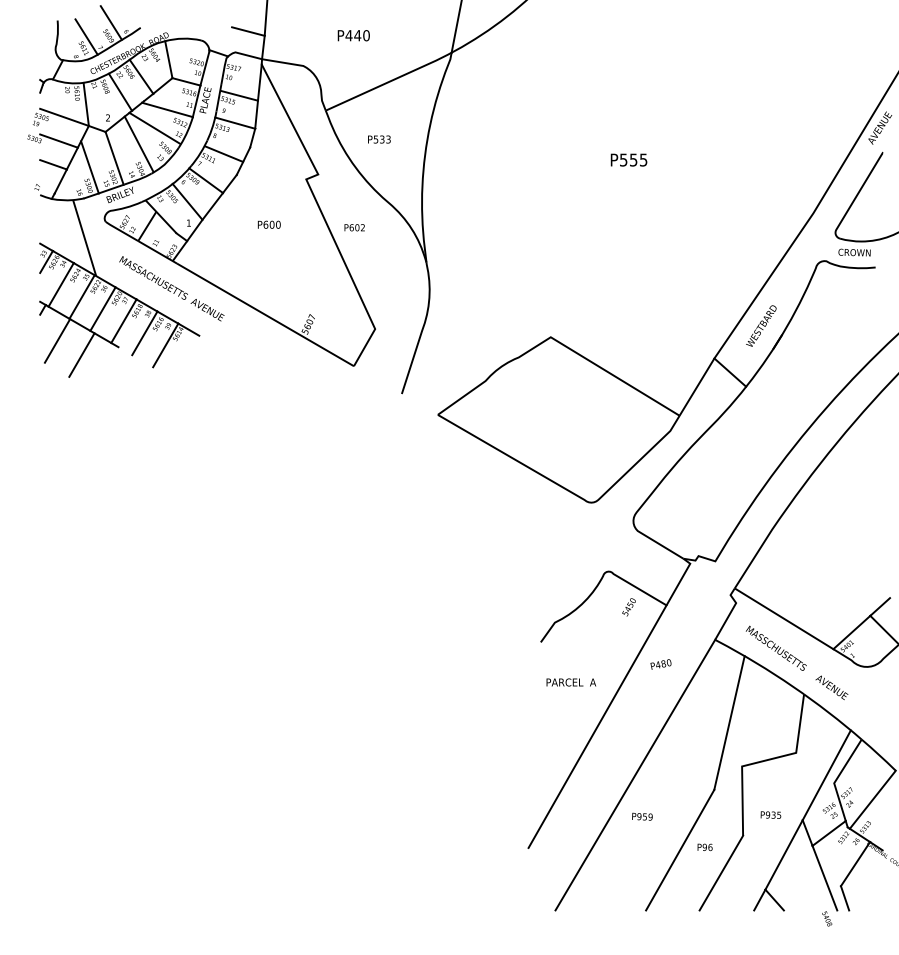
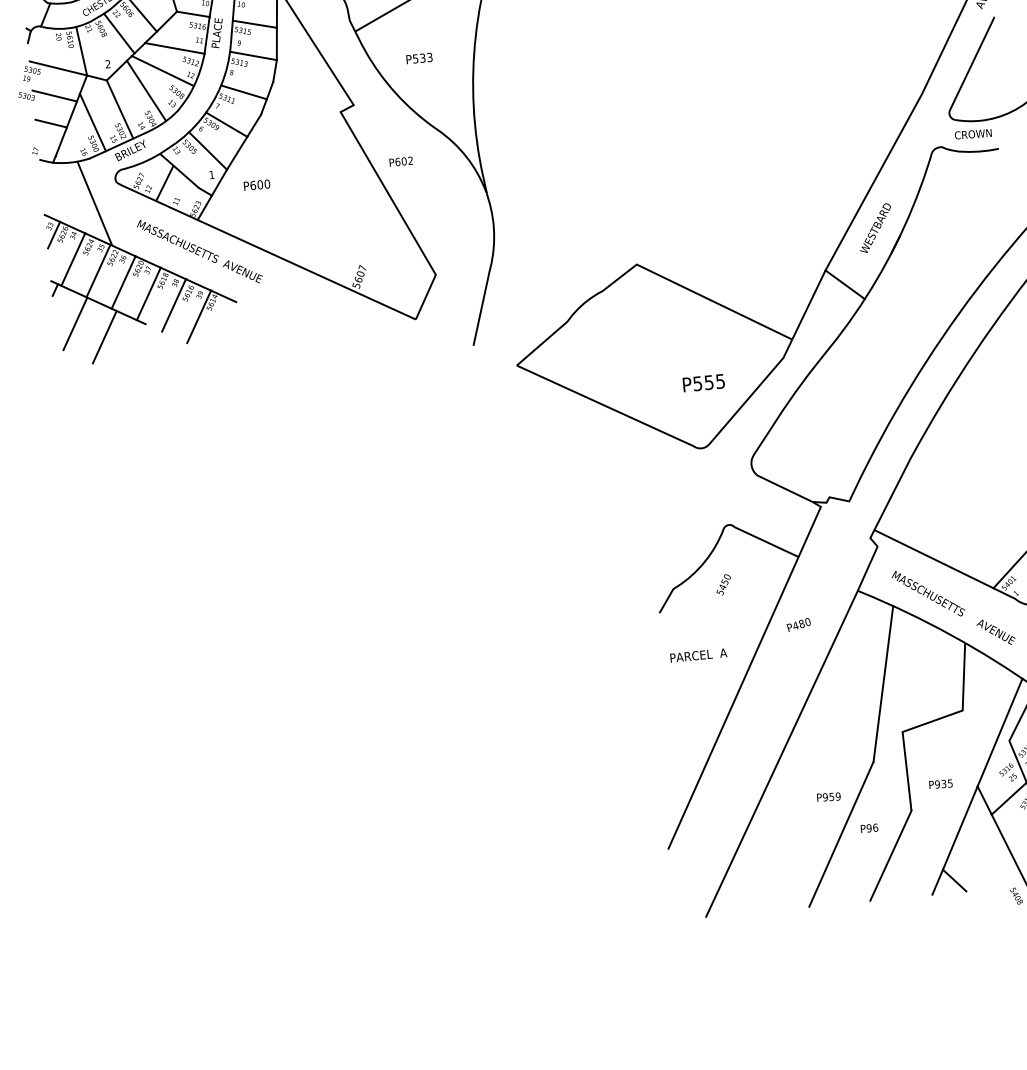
text: (628, 159) -> (703, 382), moved
text: (268, 224) -> (256, 184), moved
text: (628, 607) -> (723, 585), moved
text: (642, 816) -> (828, 796), moved

